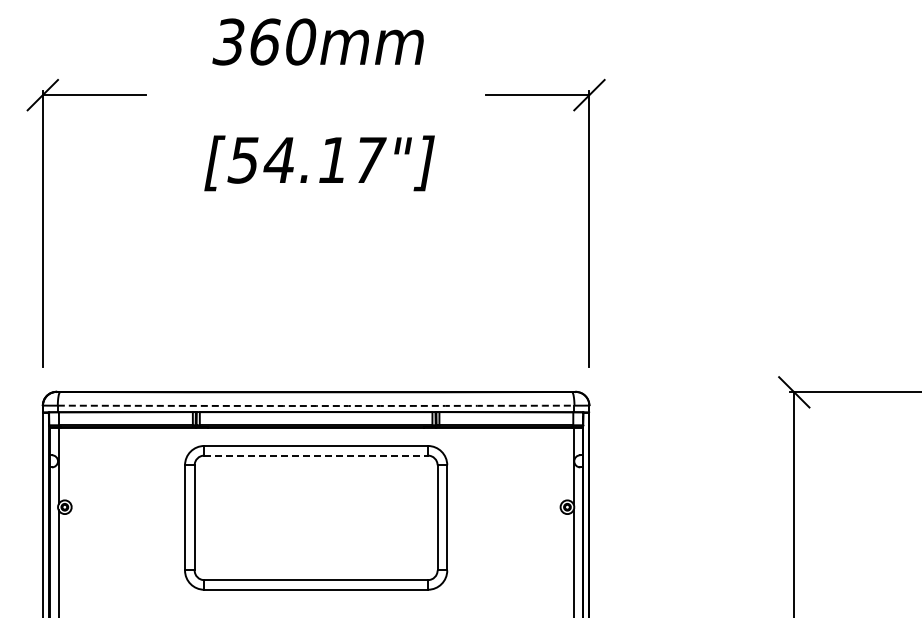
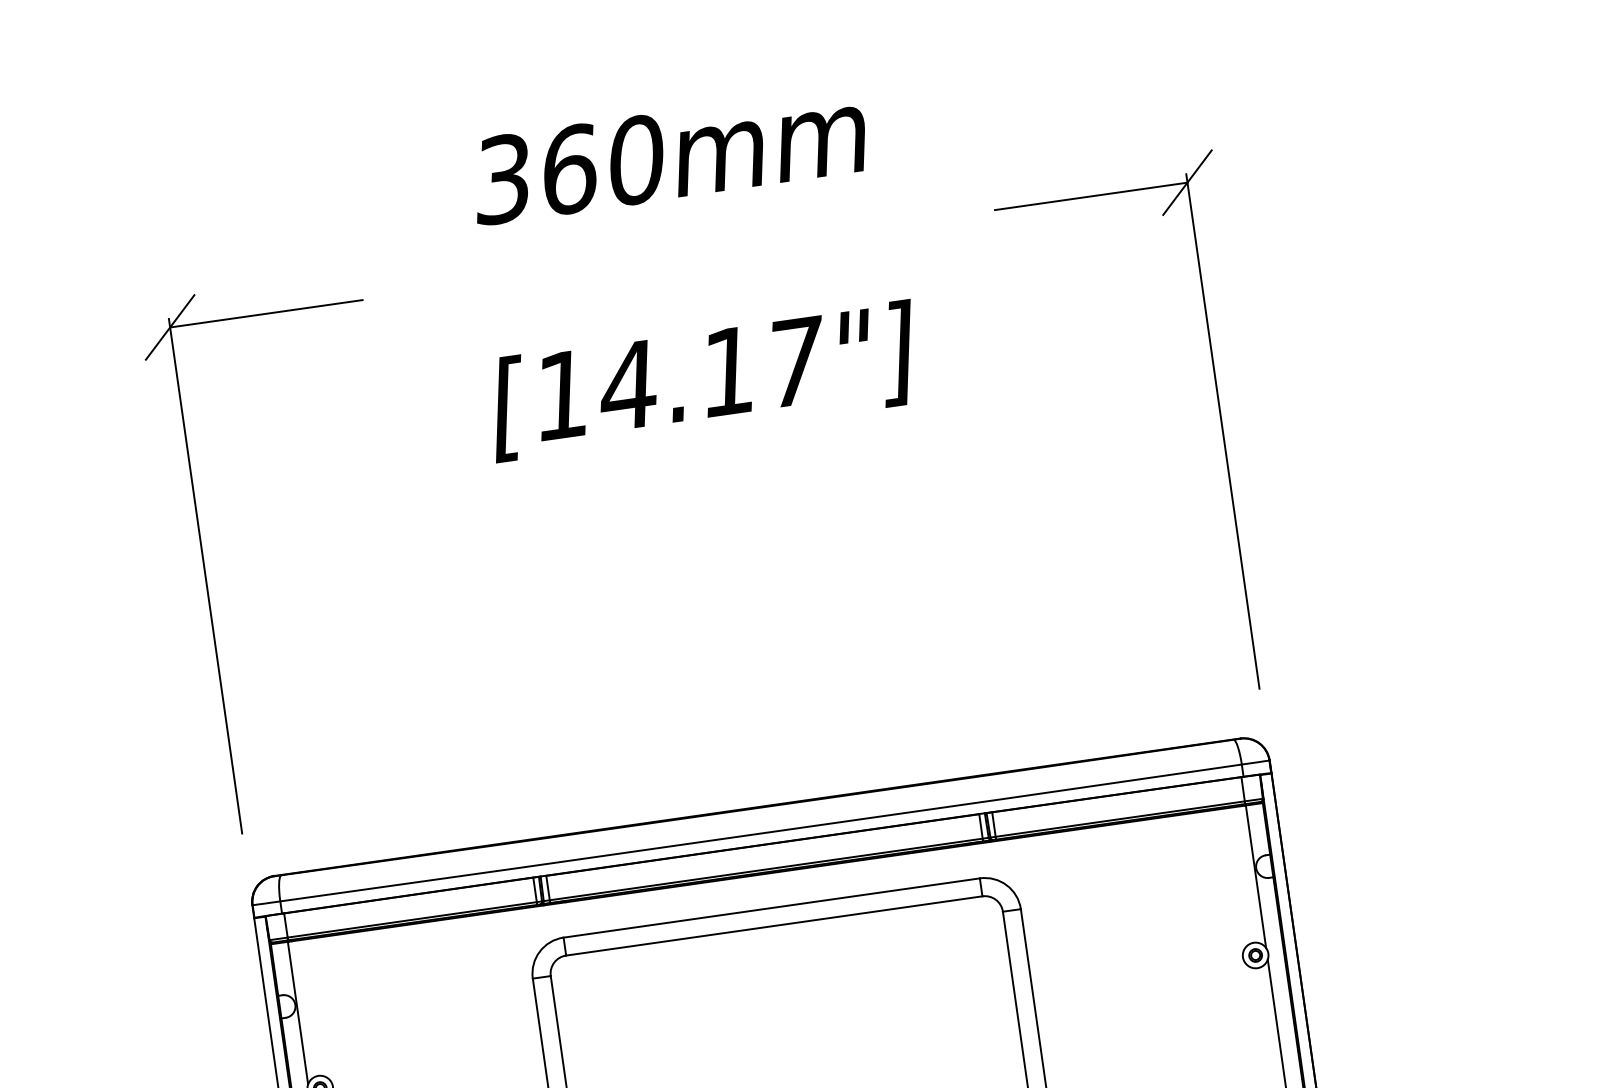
text: (242, 160) -> (559, 396), [54.17"] -> [14.17"]
arc: (316, 406) -> (761, 834), dashed -> solid
line: (316, 455) -> (774, 925), dashed -> solid

